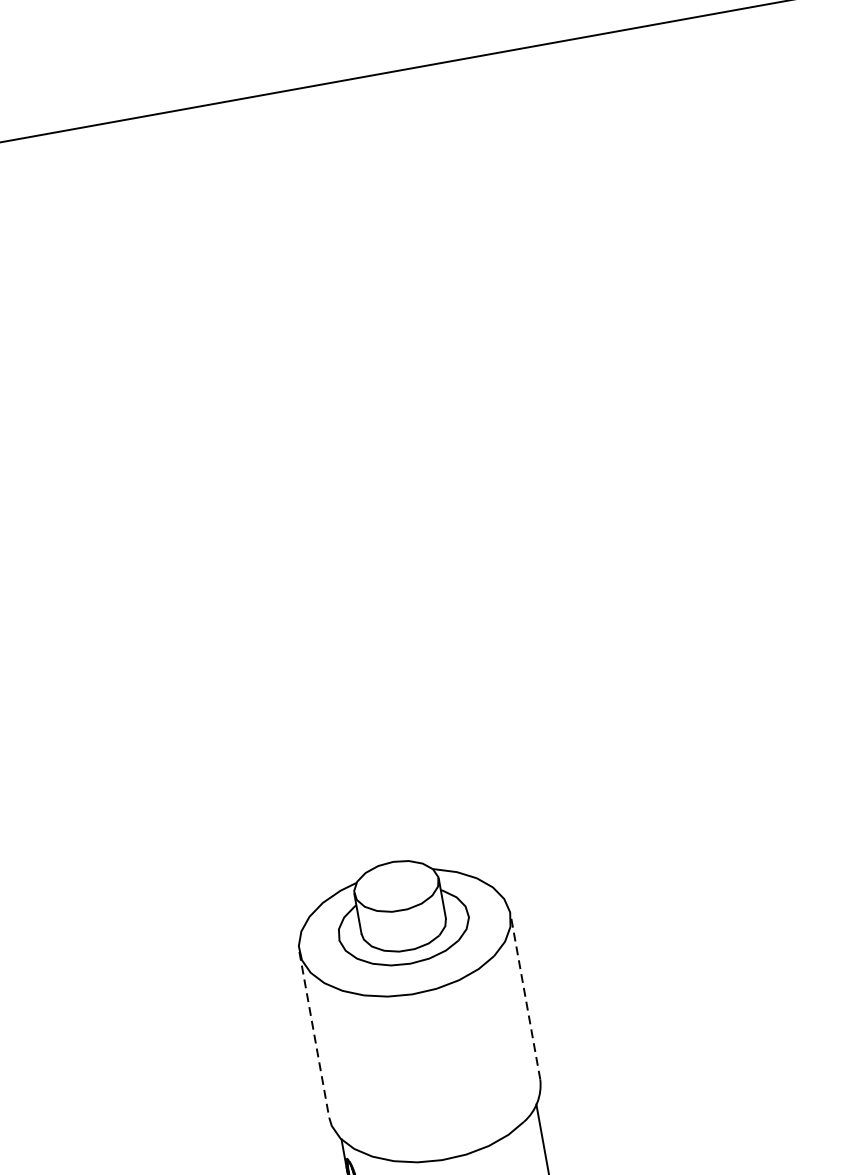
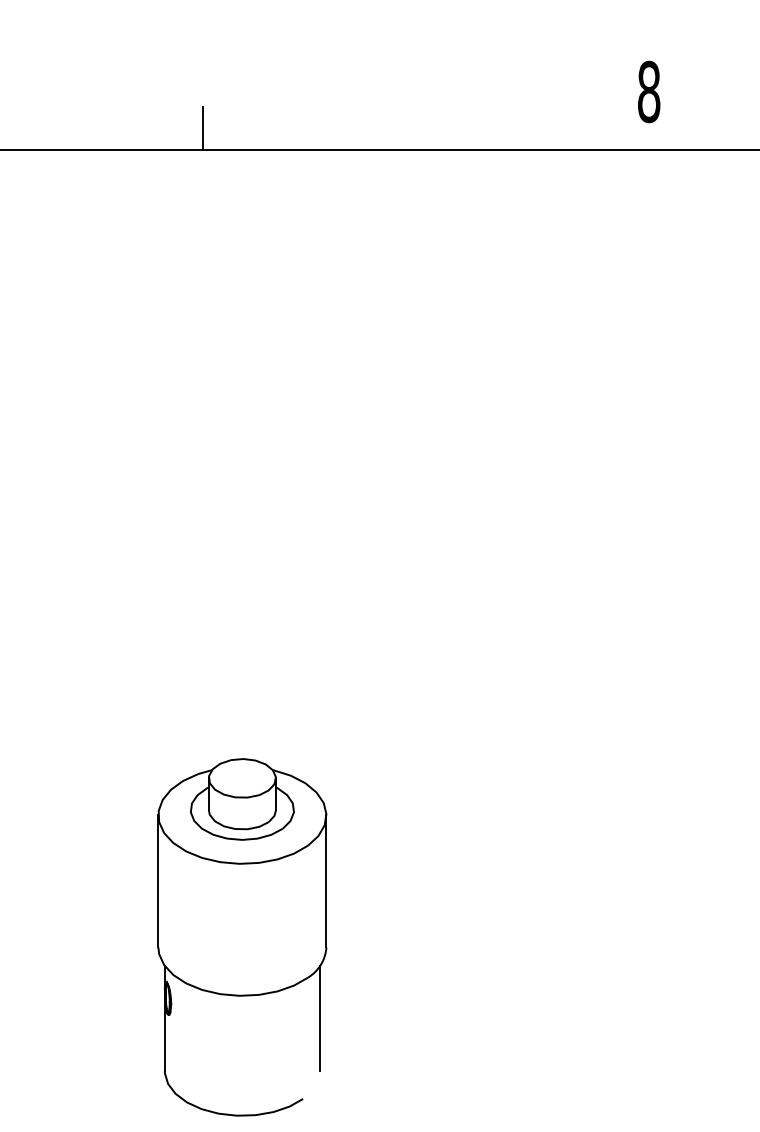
line: (200, 77) -> (203, 127), added
line: (525, 996) -> (326, 881), dashed -> solid
line: (314, 1034) -> (158, 881), dashed -> solid

